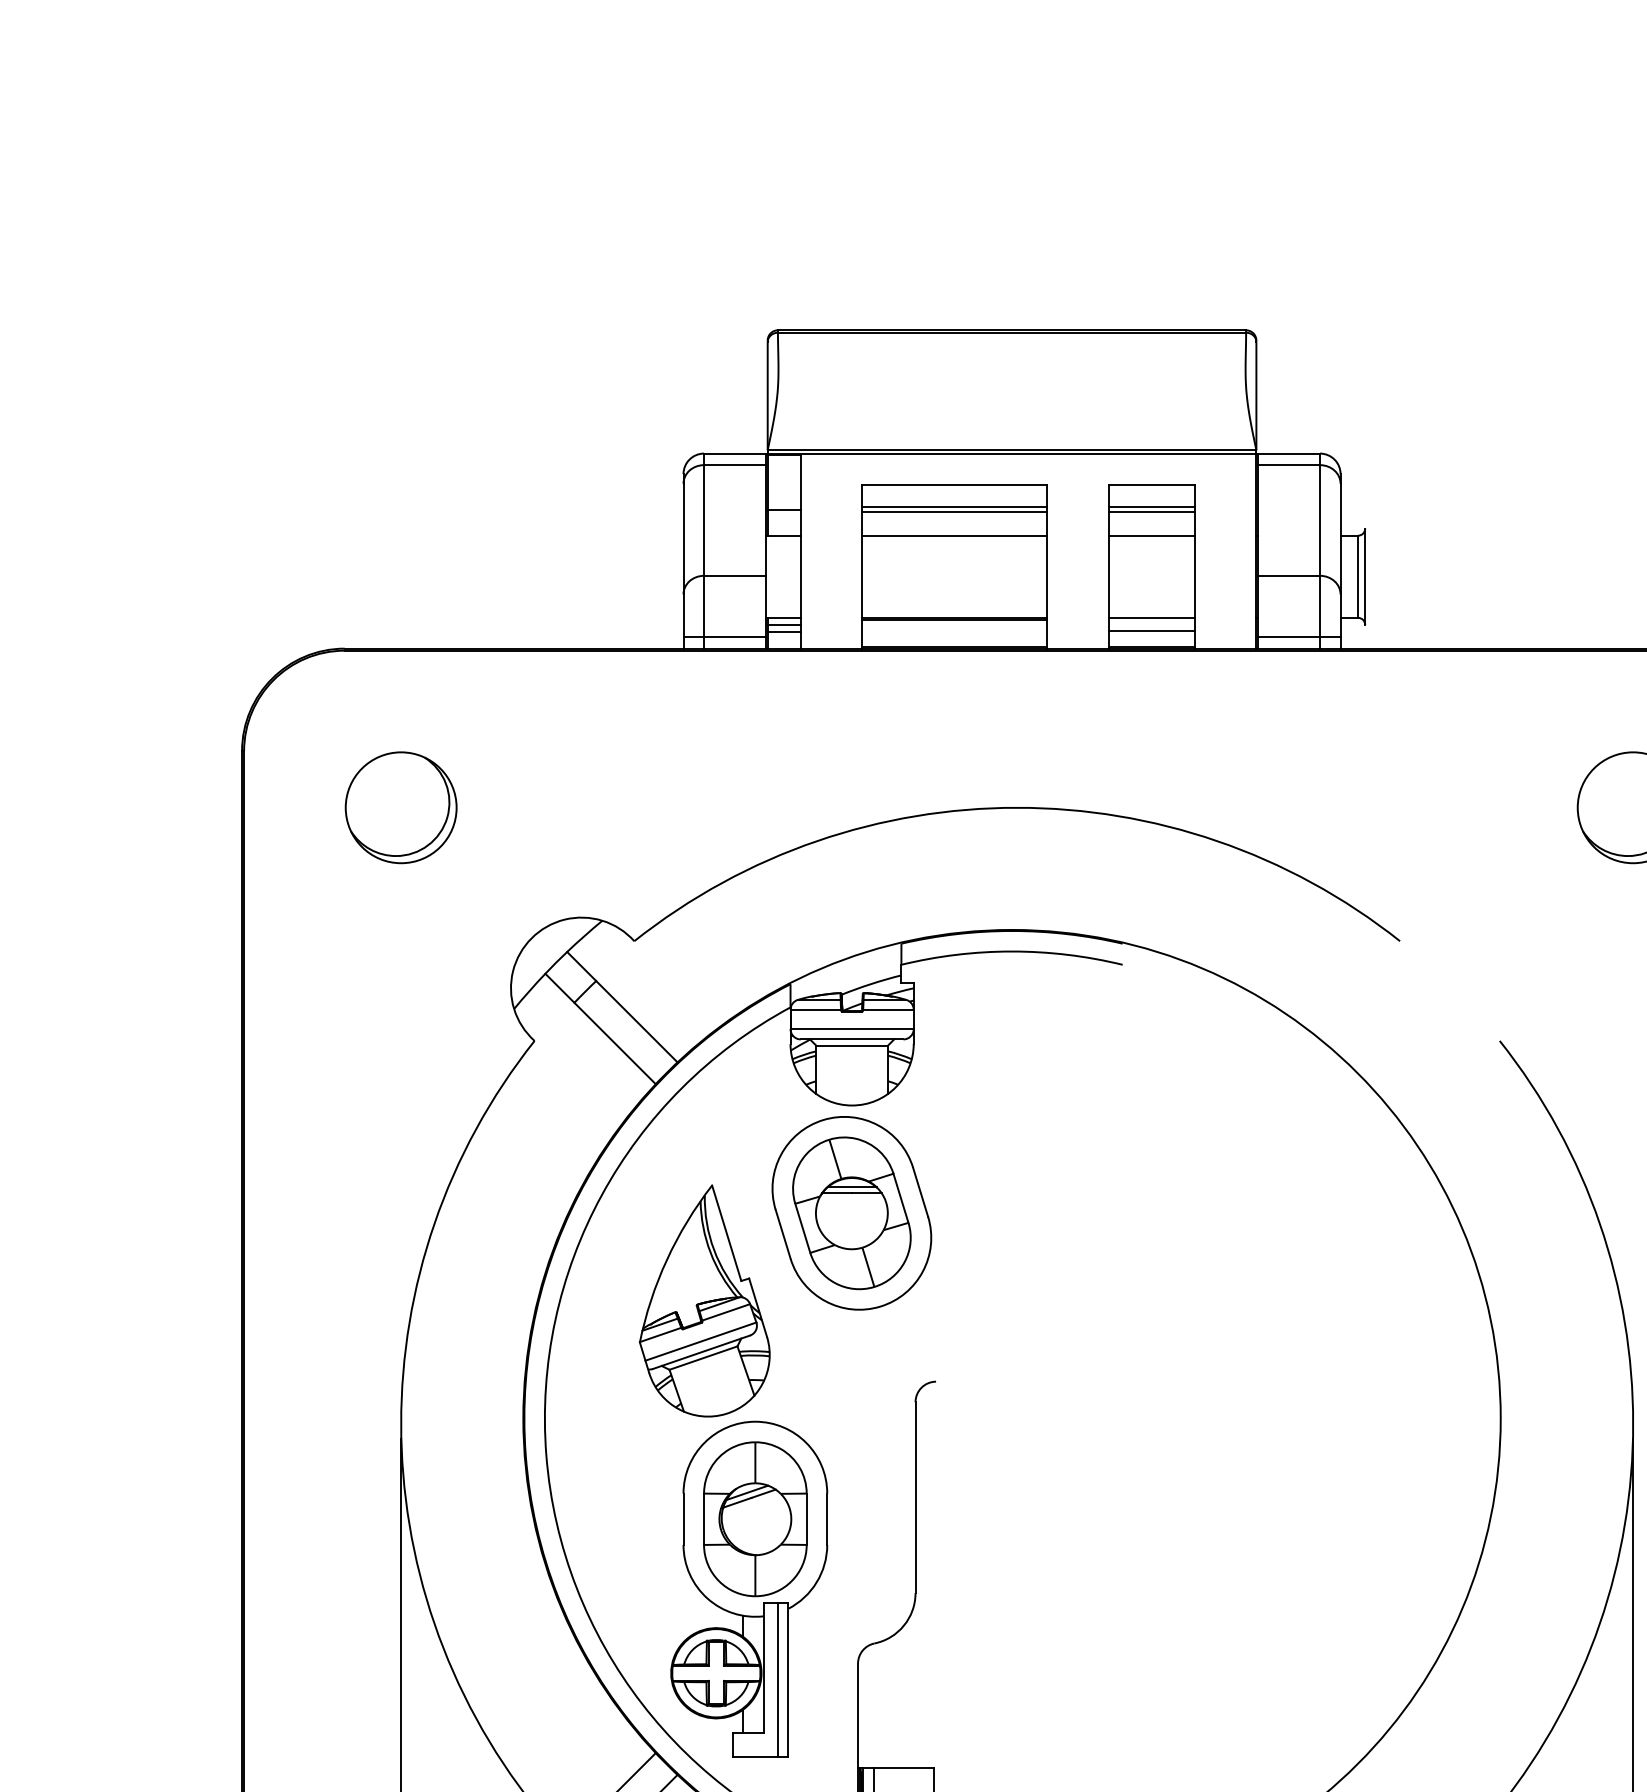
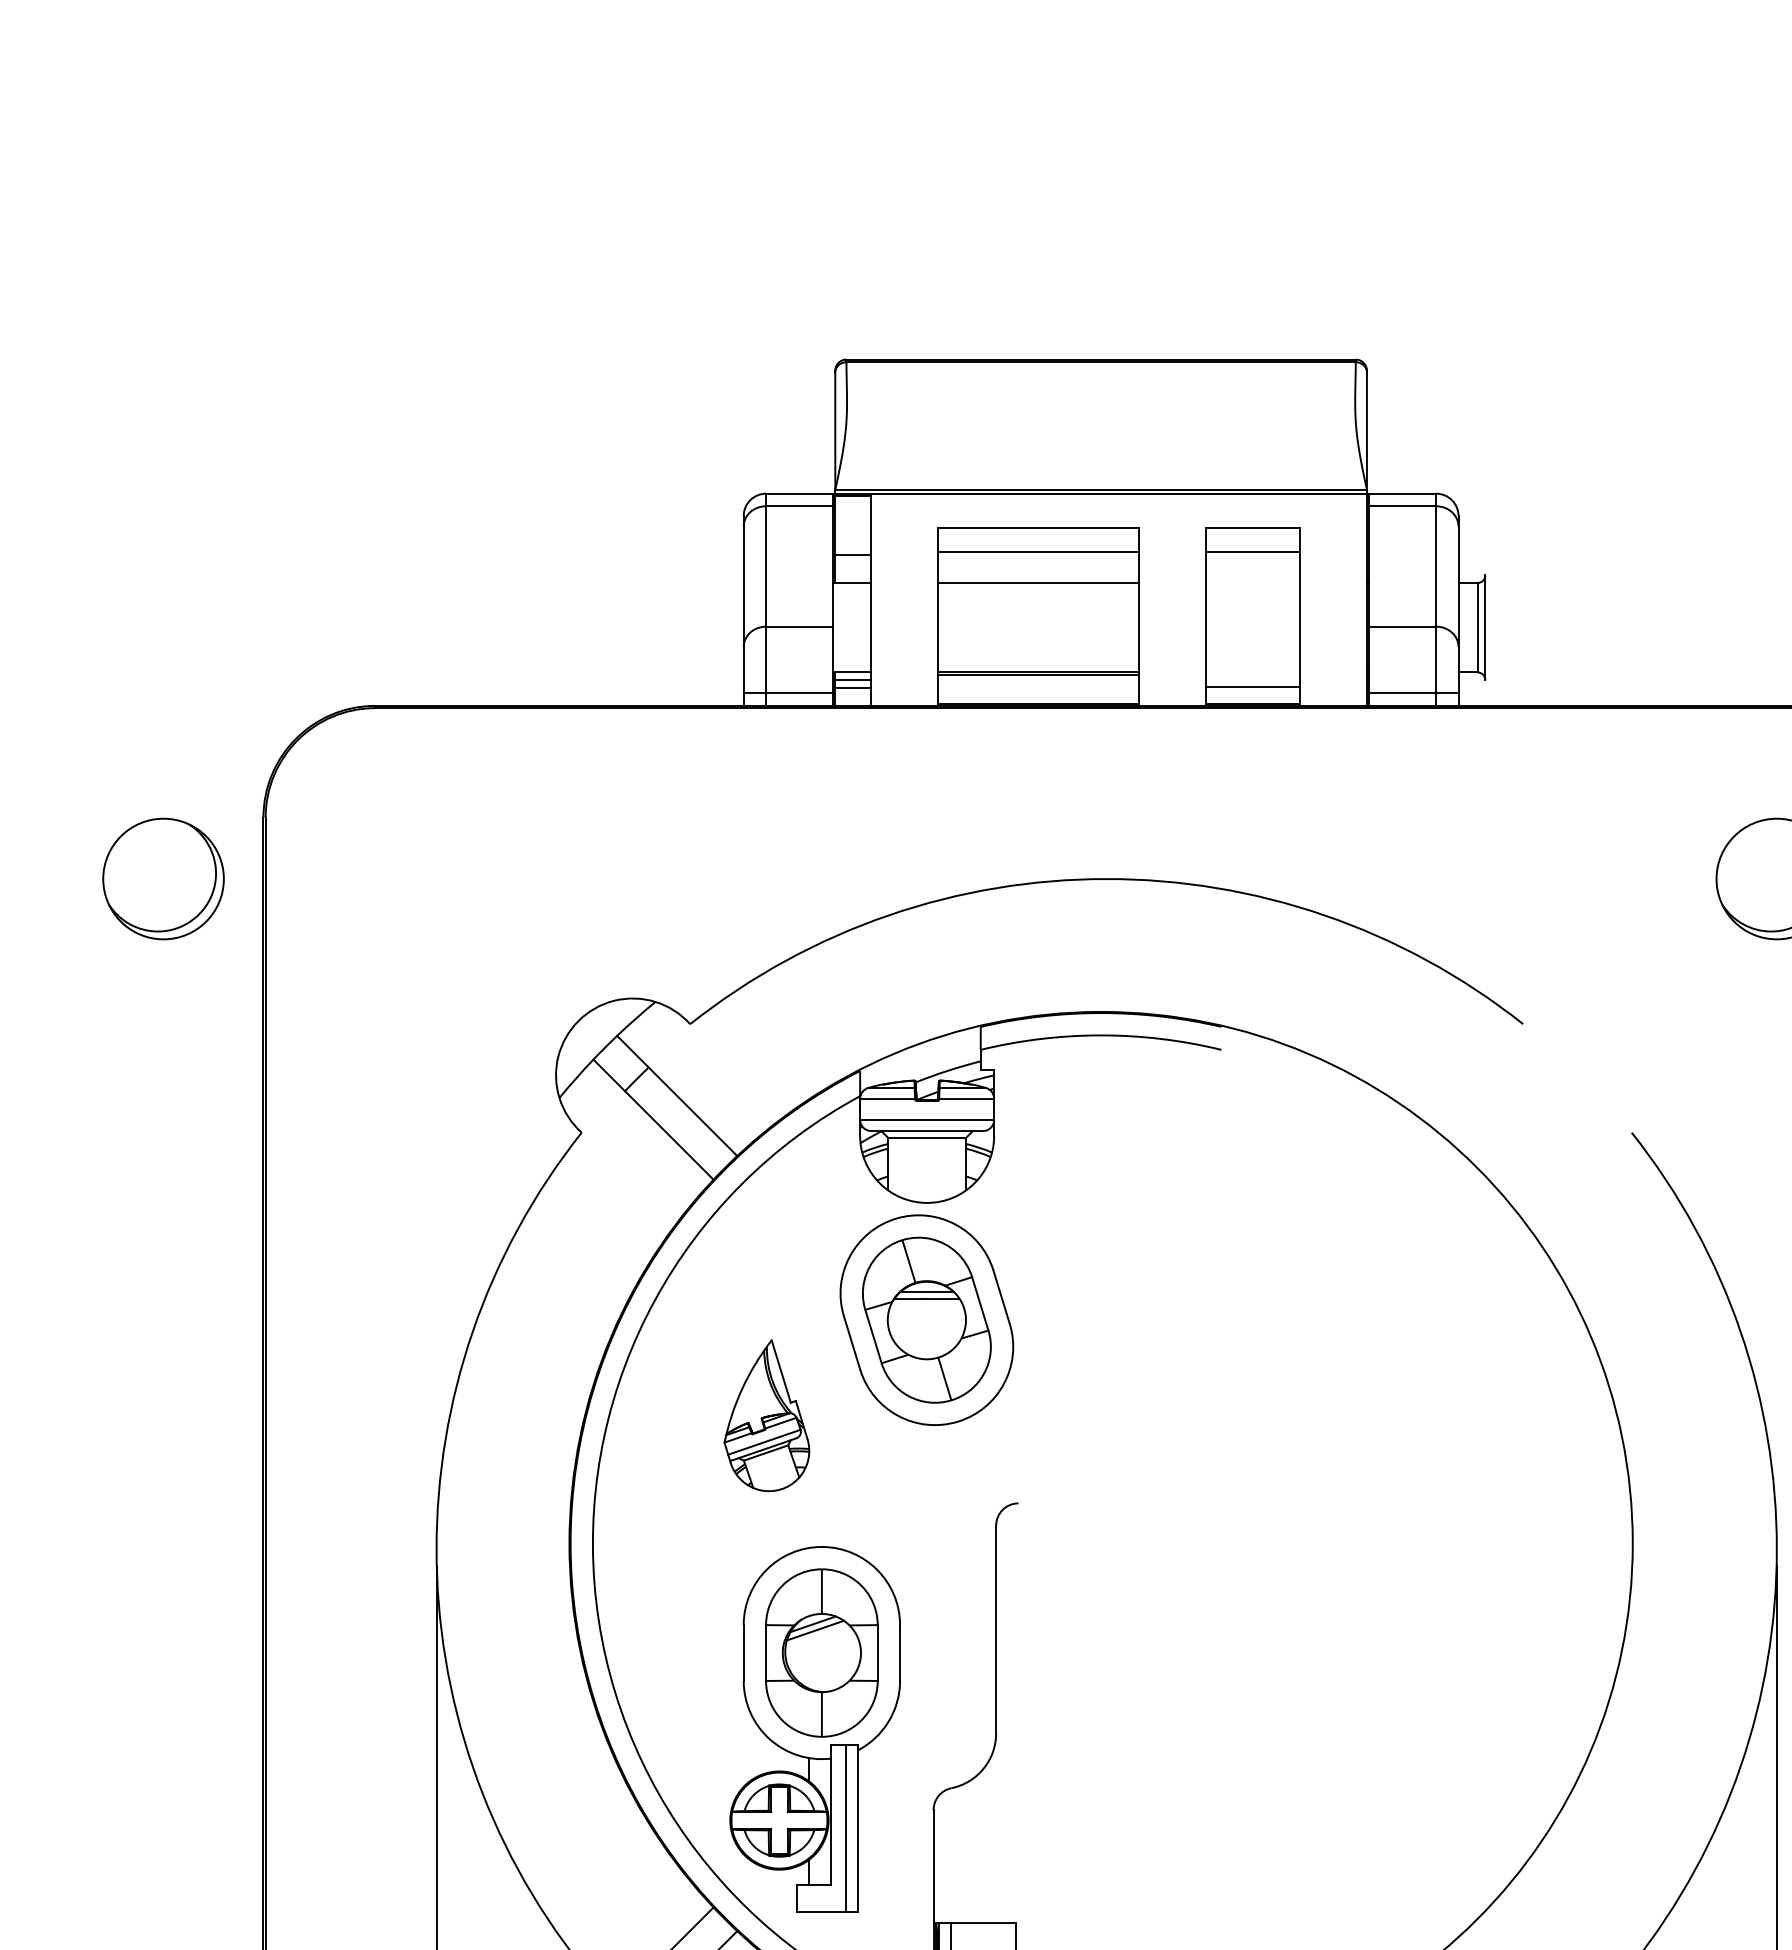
line: (954, 512) -> (1038, 557), removed
line: (1151, 512) -> (1252, 557), removed
line: (1151, 536) -> (1252, 583), removed
line: (1151, 617) -> (1252, 672), removed
part: (401, 807) -> (163, 878), moved
part: (704, 1300) -> (766, 1415), size x0.6

